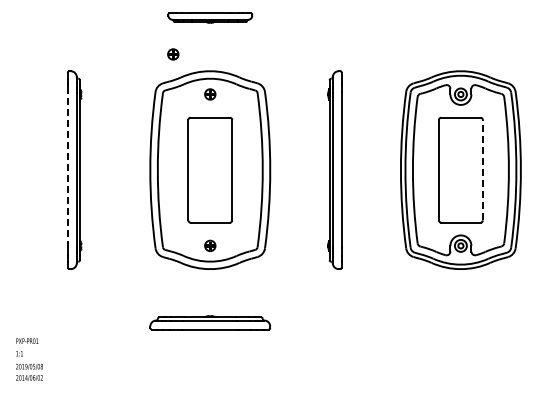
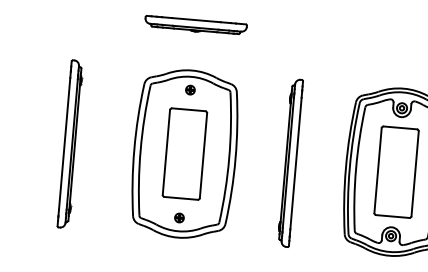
part: (210, 17) -> (196, 25), size x1.43
part: (173, 54) -> (162, 53), removed
line: (482, 169) -> (414, 173), dashed -> solid
line: (67, 170) -> (64, 144), dashed -> solid

